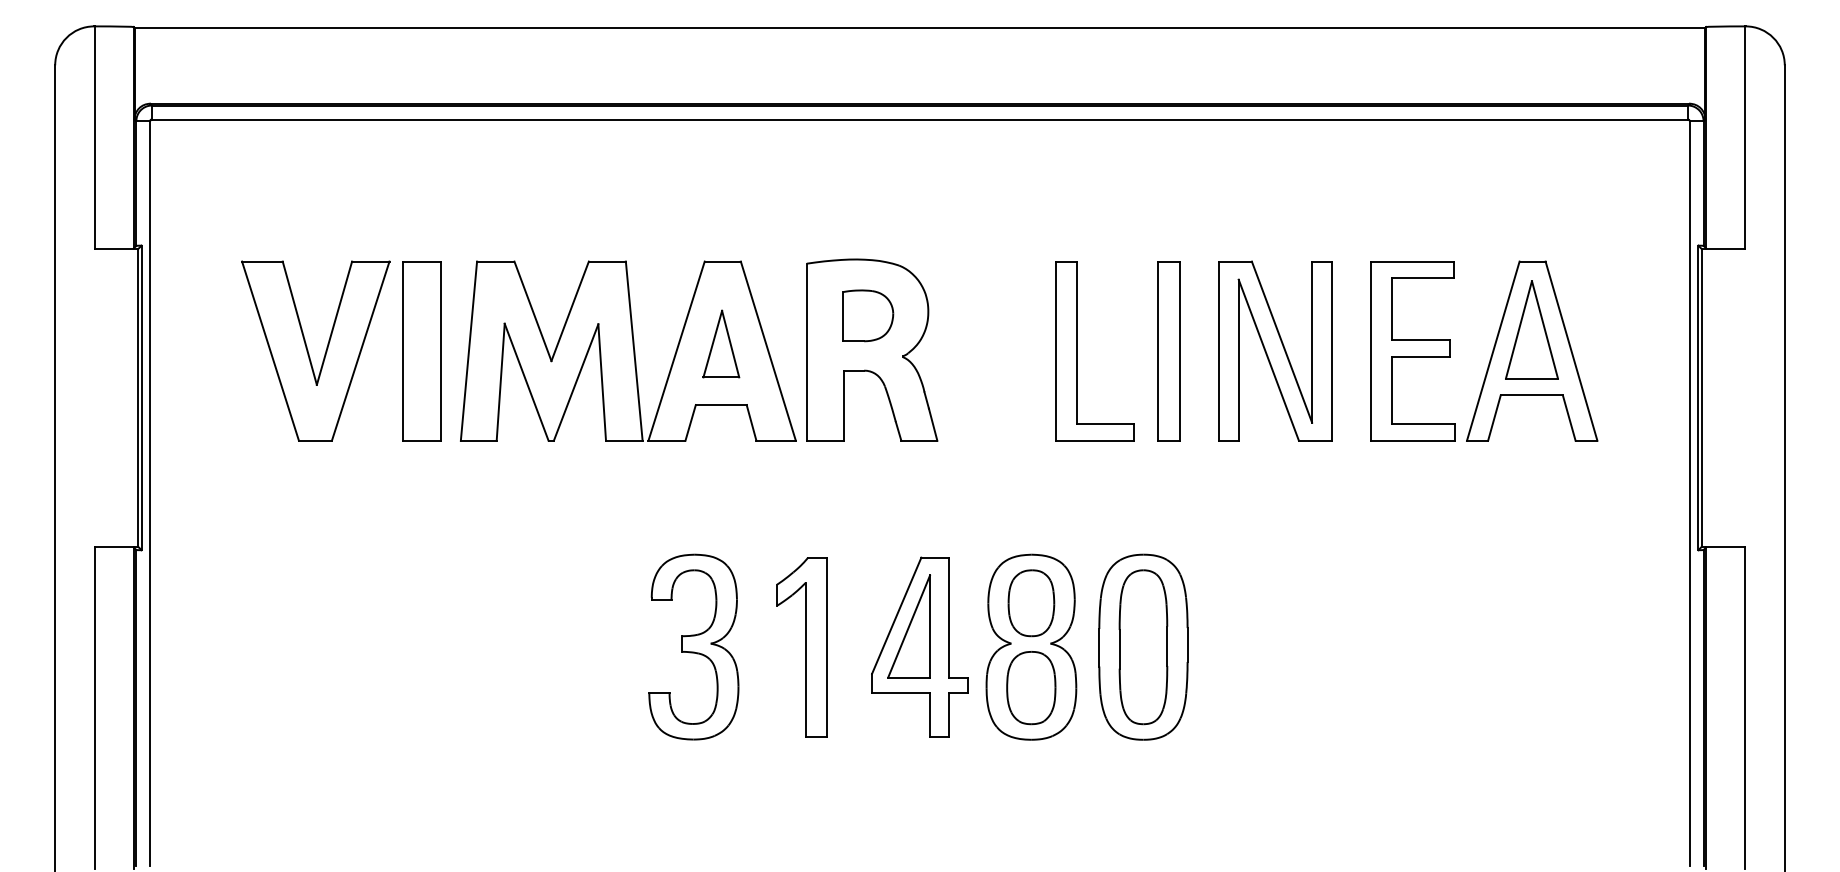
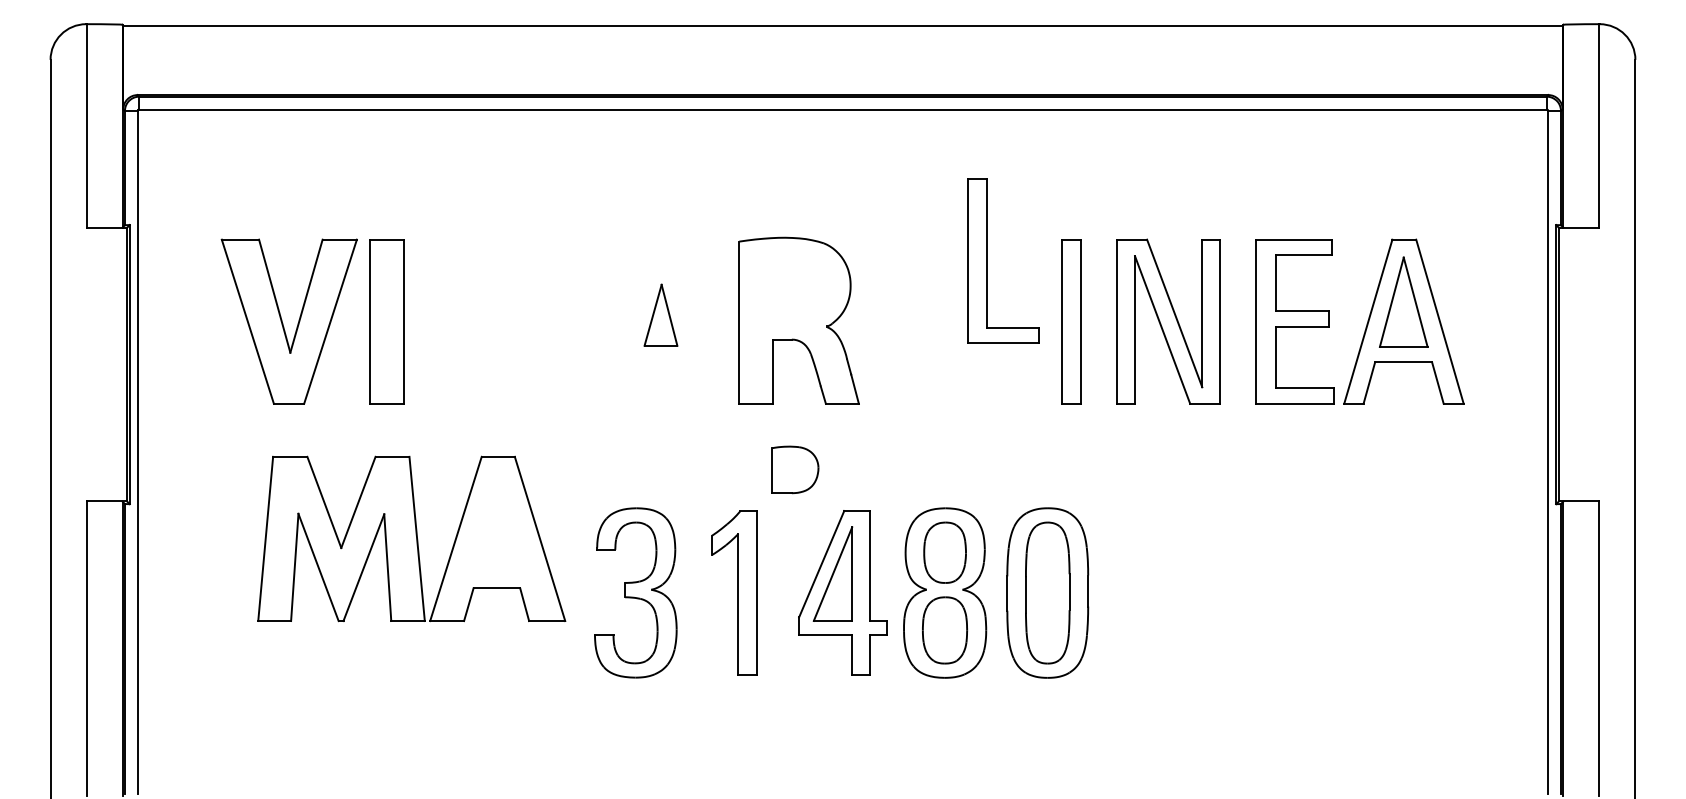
part: (868, 315) -> (795, 469), moved
part: (628, 350) -> (411, 538), moved
part: (1077, 351) -> (987, 261), moved

